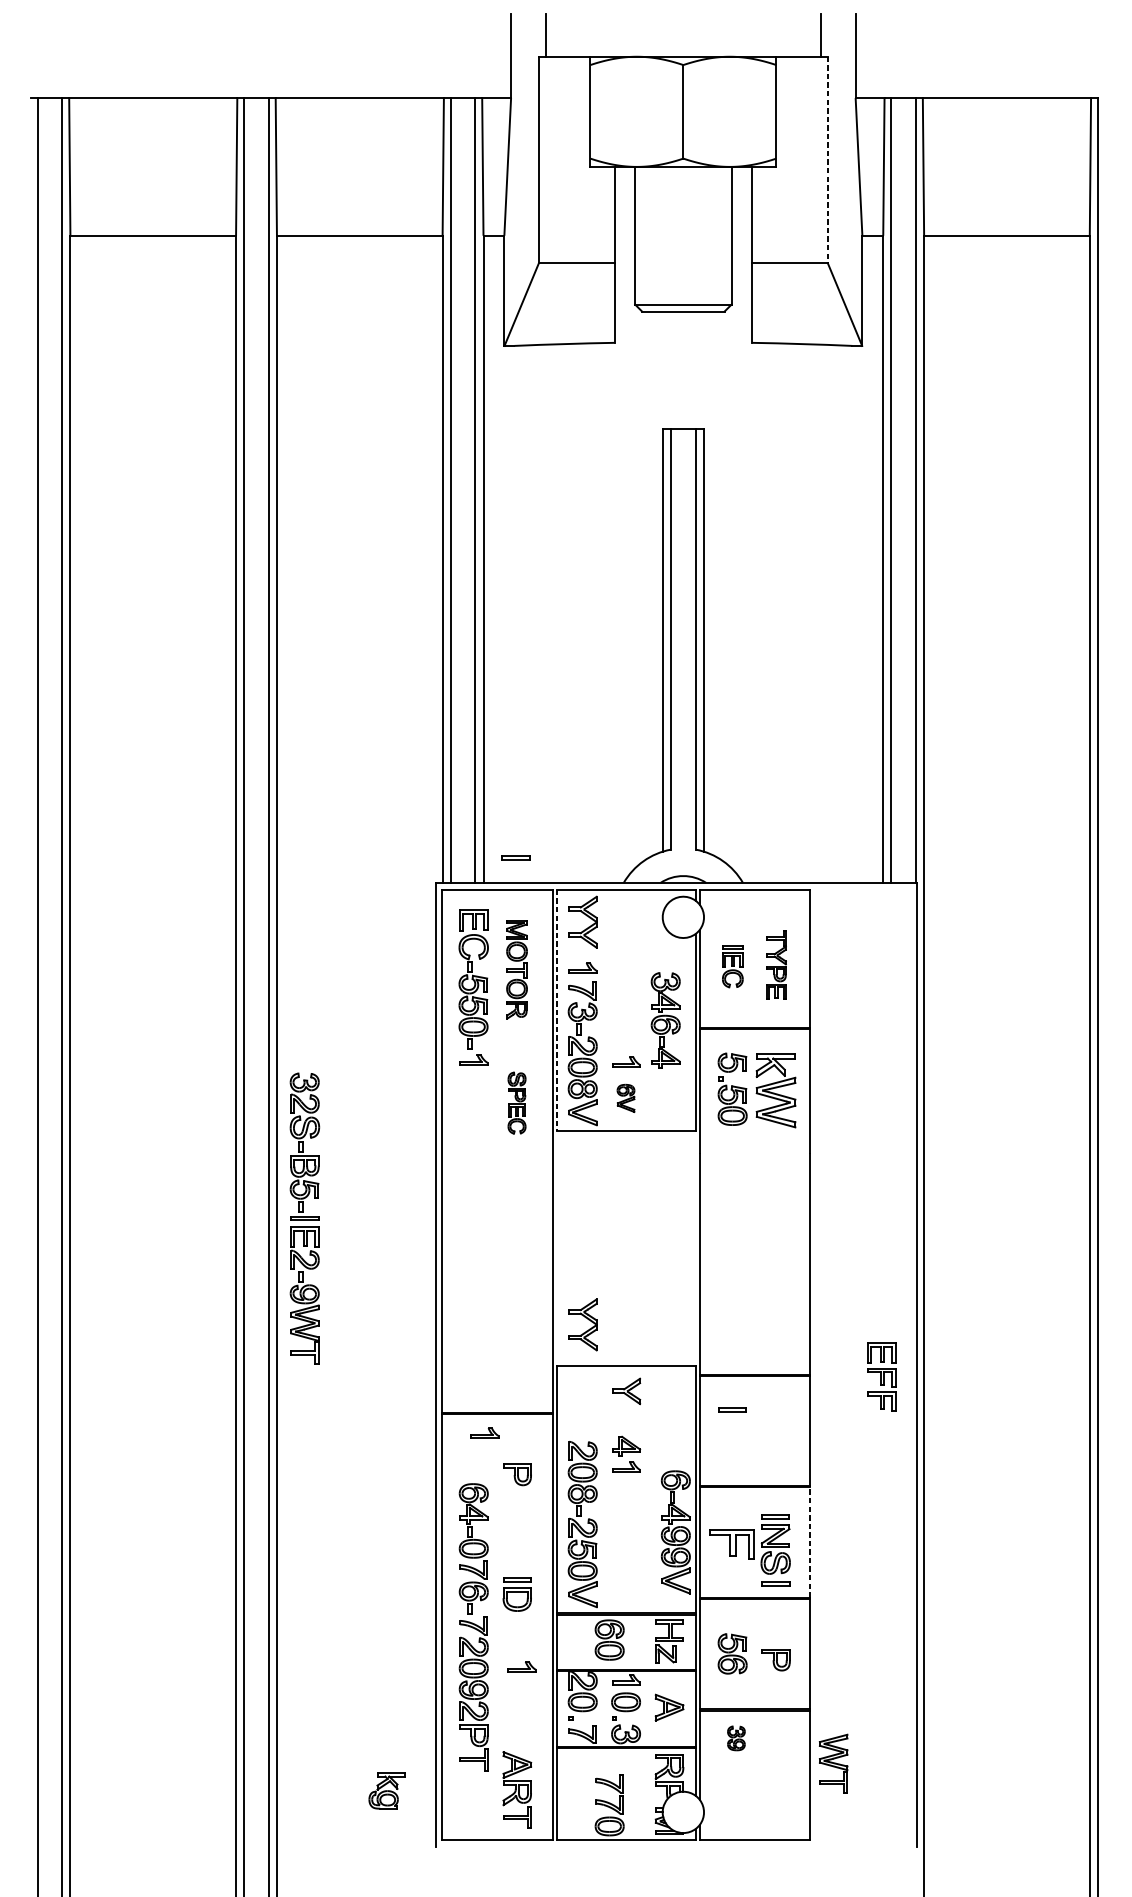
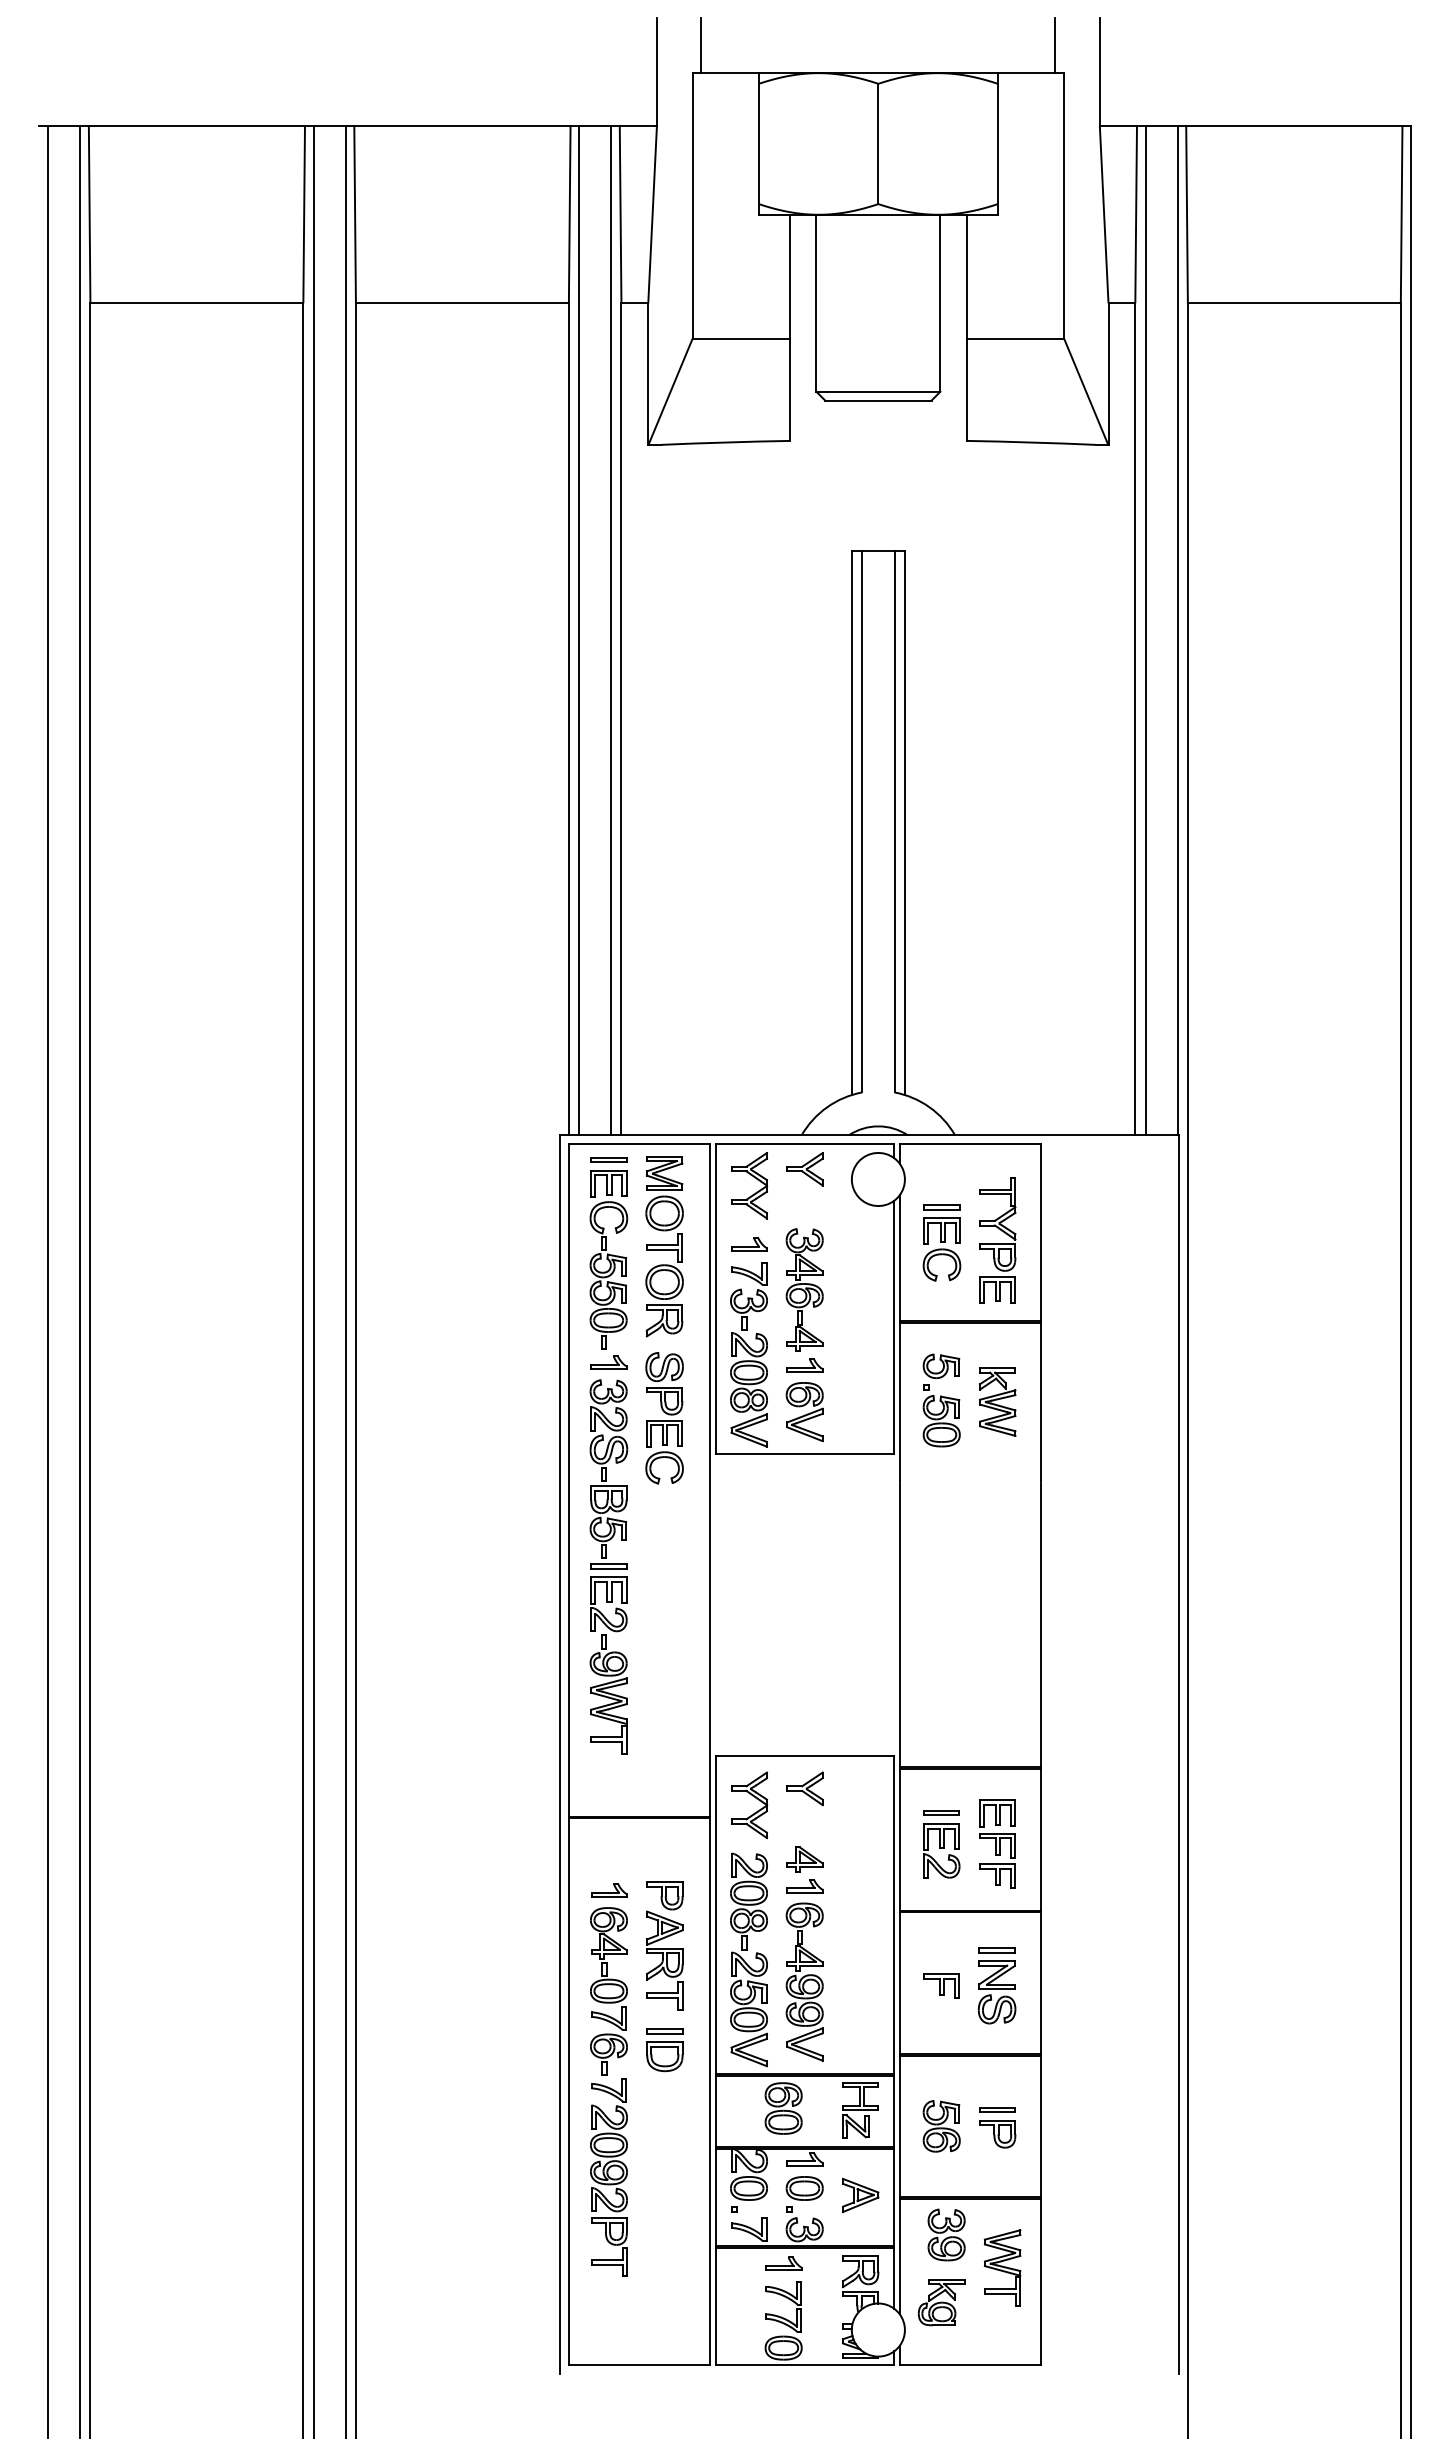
line: (828, 159) -> (1064, 205), dashed -> solid
part: (515, 857) -> (608, 1159), moved
part: (625, 909) -> (804, 1169), added
part: (776, 964) -> (997, 1240), size x1.43
part: (732, 966) -> (941, 1242), size x1.43
part: (516, 969) -> (664, 1246), size x1.43
line: (556, 1009) -> (715, 1298), dashed -> solid
part: (665, 1020) -> (804, 1289), moved
part: (776, 1090) -> (997, 1401), size x0.71
part: (625, 1098) -> (804, 1412), size x1.67
part: (516, 1103) -> (664, 1418), size x1.67
part: (304, 1218) -> (608, 1566), moved
part: (587, 1330) -> (754, 1812), moved
part: (881, 1376) -> (997, 1843), moved
part: (485, 1433) -> (609, 1890), moved
part: (732, 1439) -> (941, 1850), added
part: (675, 1531) -> (804, 1981), moved
line: (810, 1542) -> (1041, 1983), dashed -> solid
part: (732, 1544) -> (941, 1985), size x0.62
part: (776, 1583) -> (997, 2109), moved
part: (521, 1666) -> (783, 2263), moved
part: (736, 1738) -> (946, 2234), size x1.67
part: (833, 1763) -> (1002, 2267), moved
part: (387, 1790) -> (941, 2302), moved
part: (516, 1790) -> (664, 1960), moved

